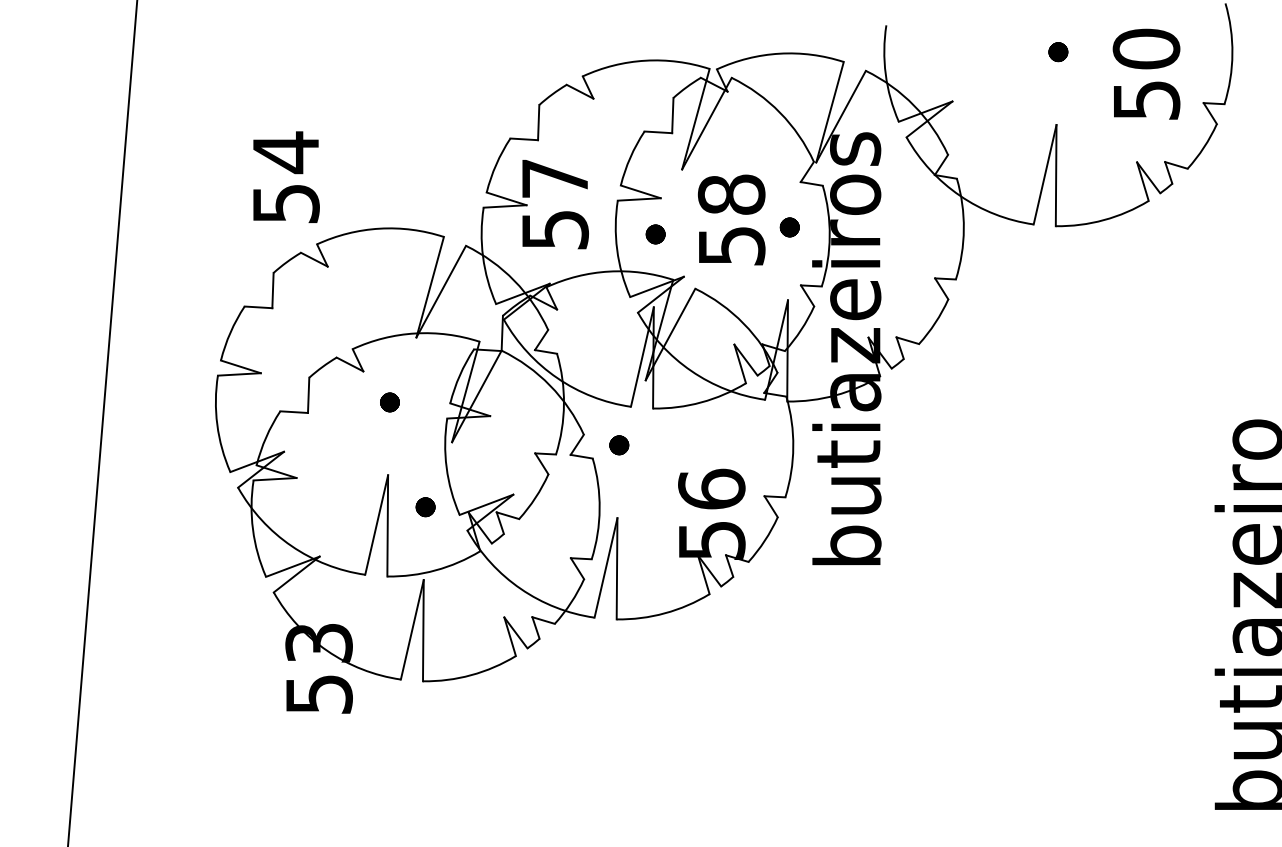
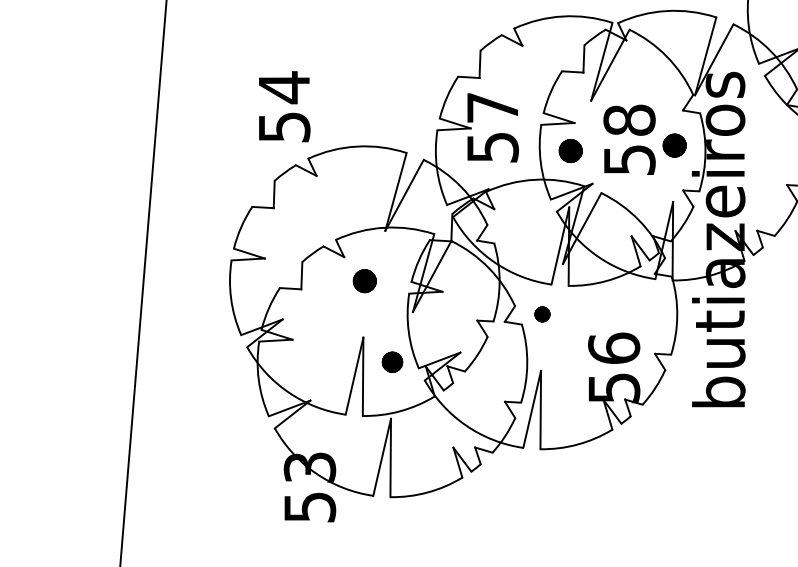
part: (789, 227) -> (674, 145), size x1.6
part: (655, 234) -> (570, 151), size x1.6
part: (389, 402) -> (364, 281), size x1.6
part: (425, 507) -> (392, 362), size x1.4

